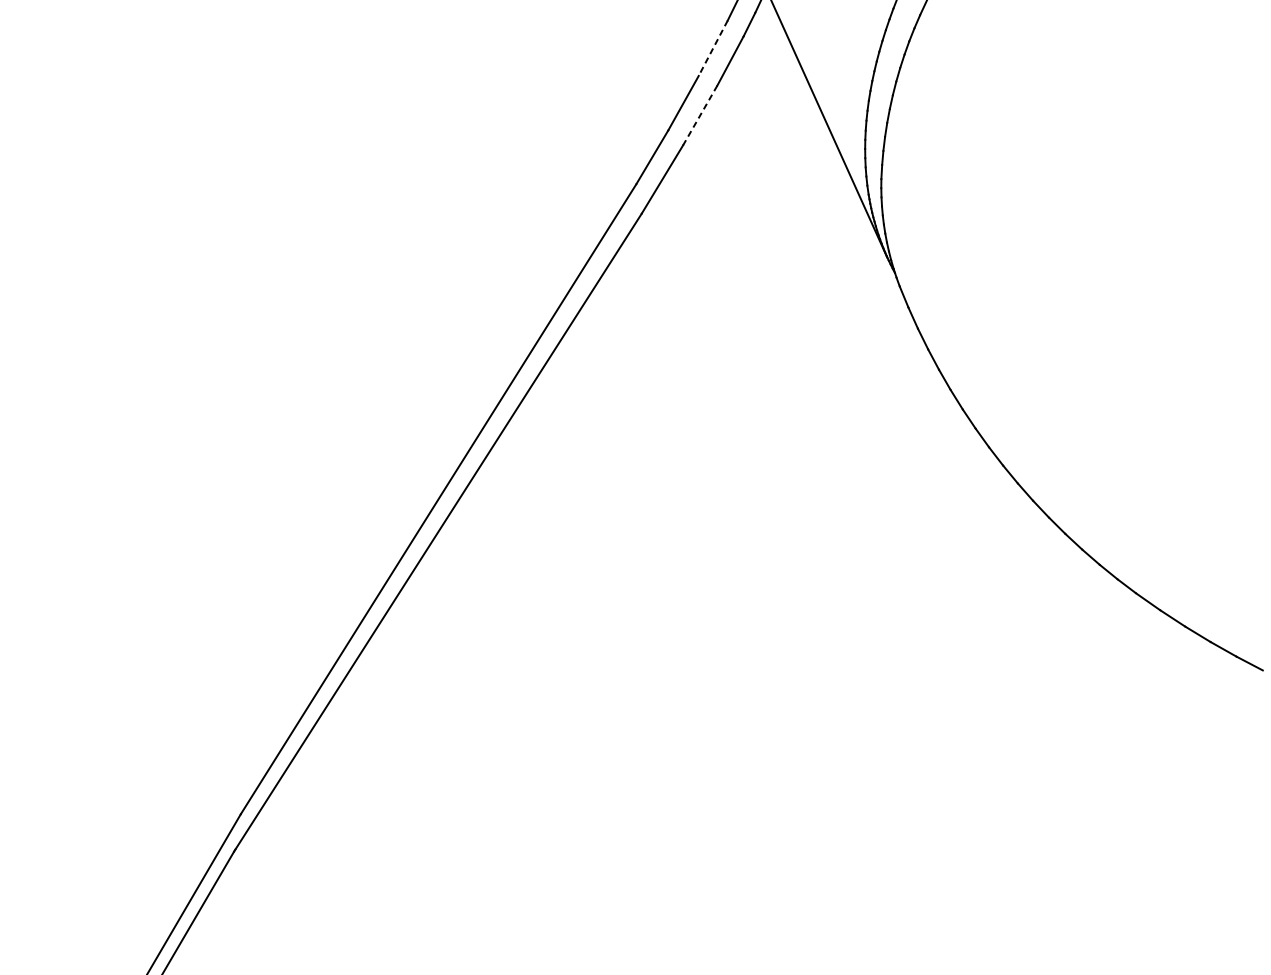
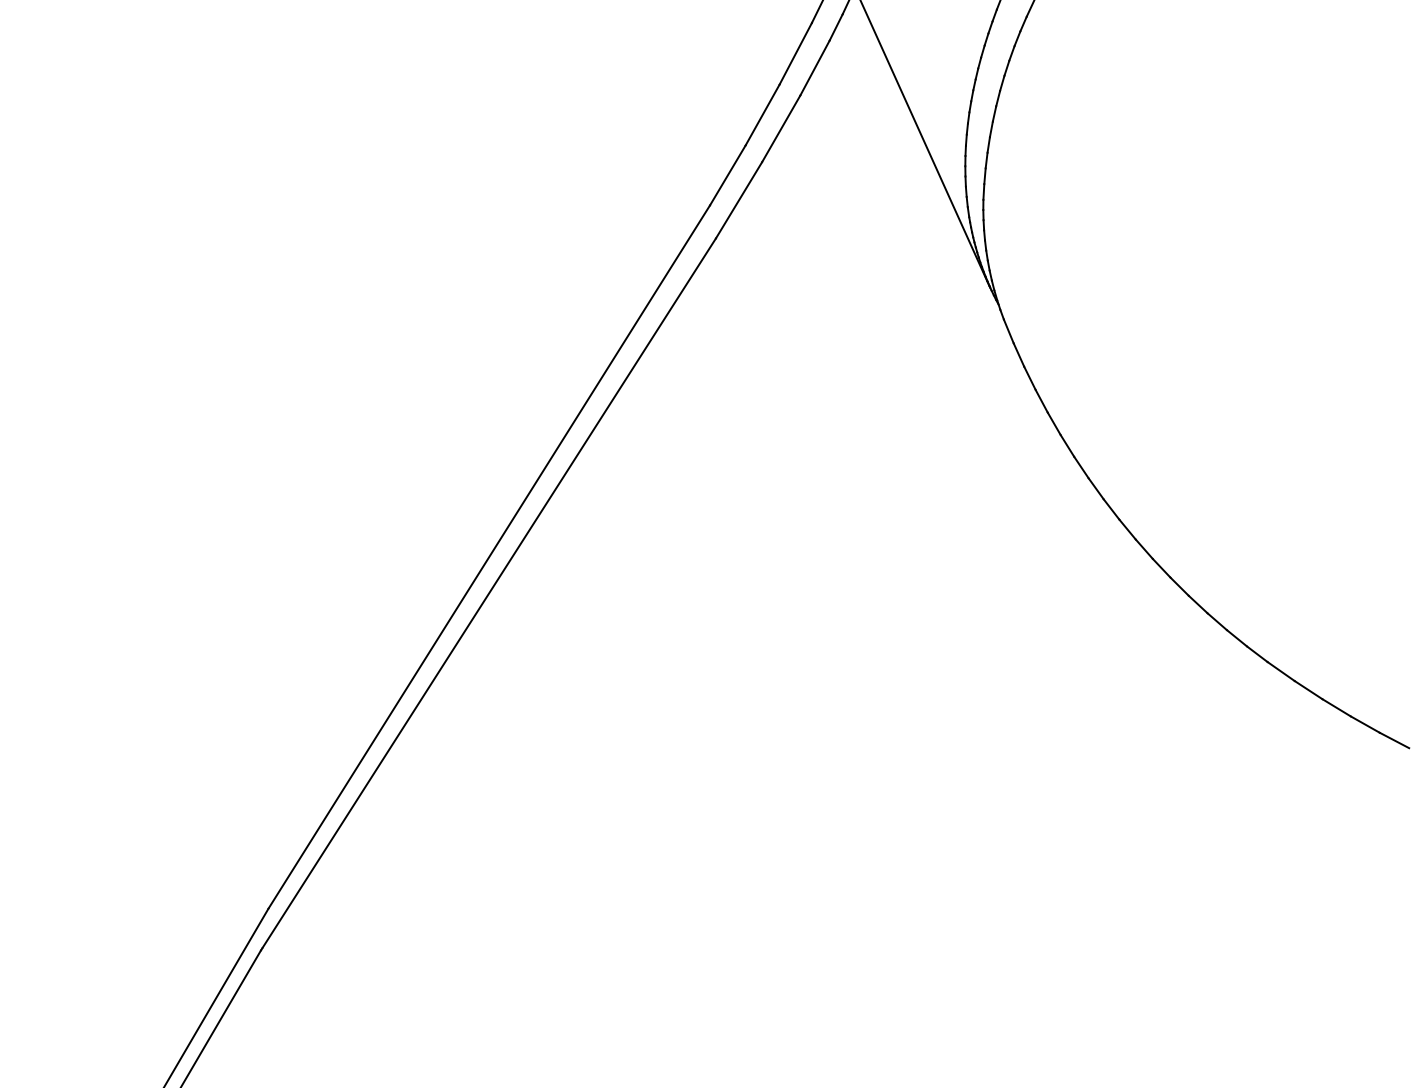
line: (713, 48) -> (795, 53), dashed -> solid
line: (700, 116) -> (781, 129), dashed -> solid

